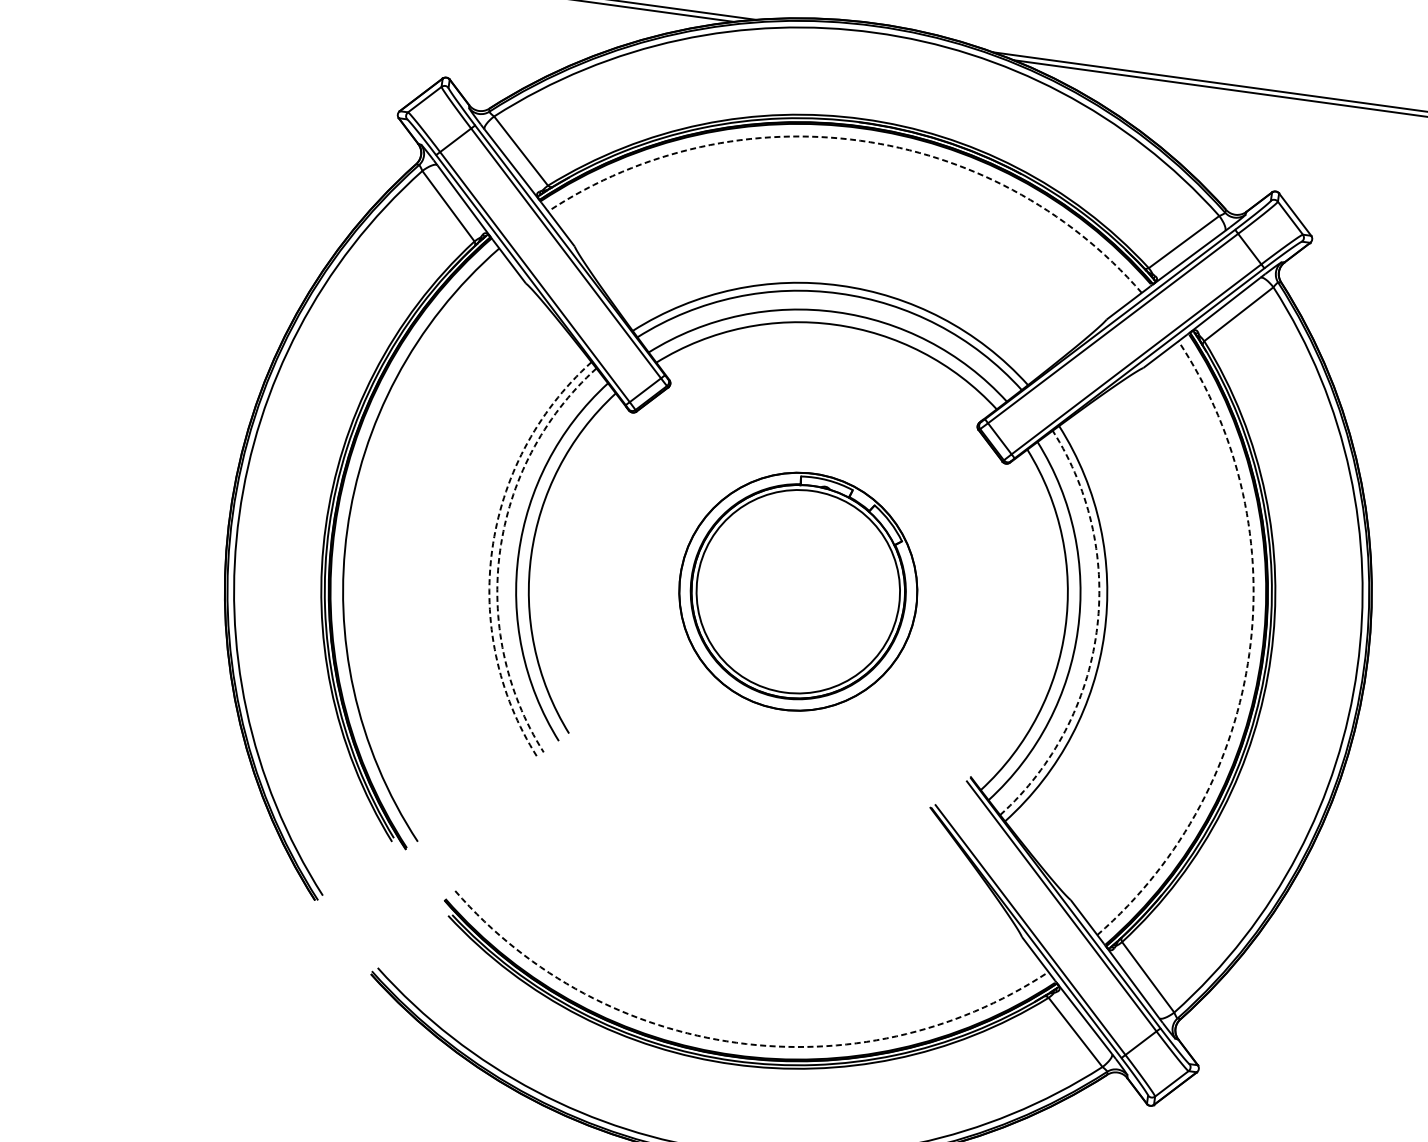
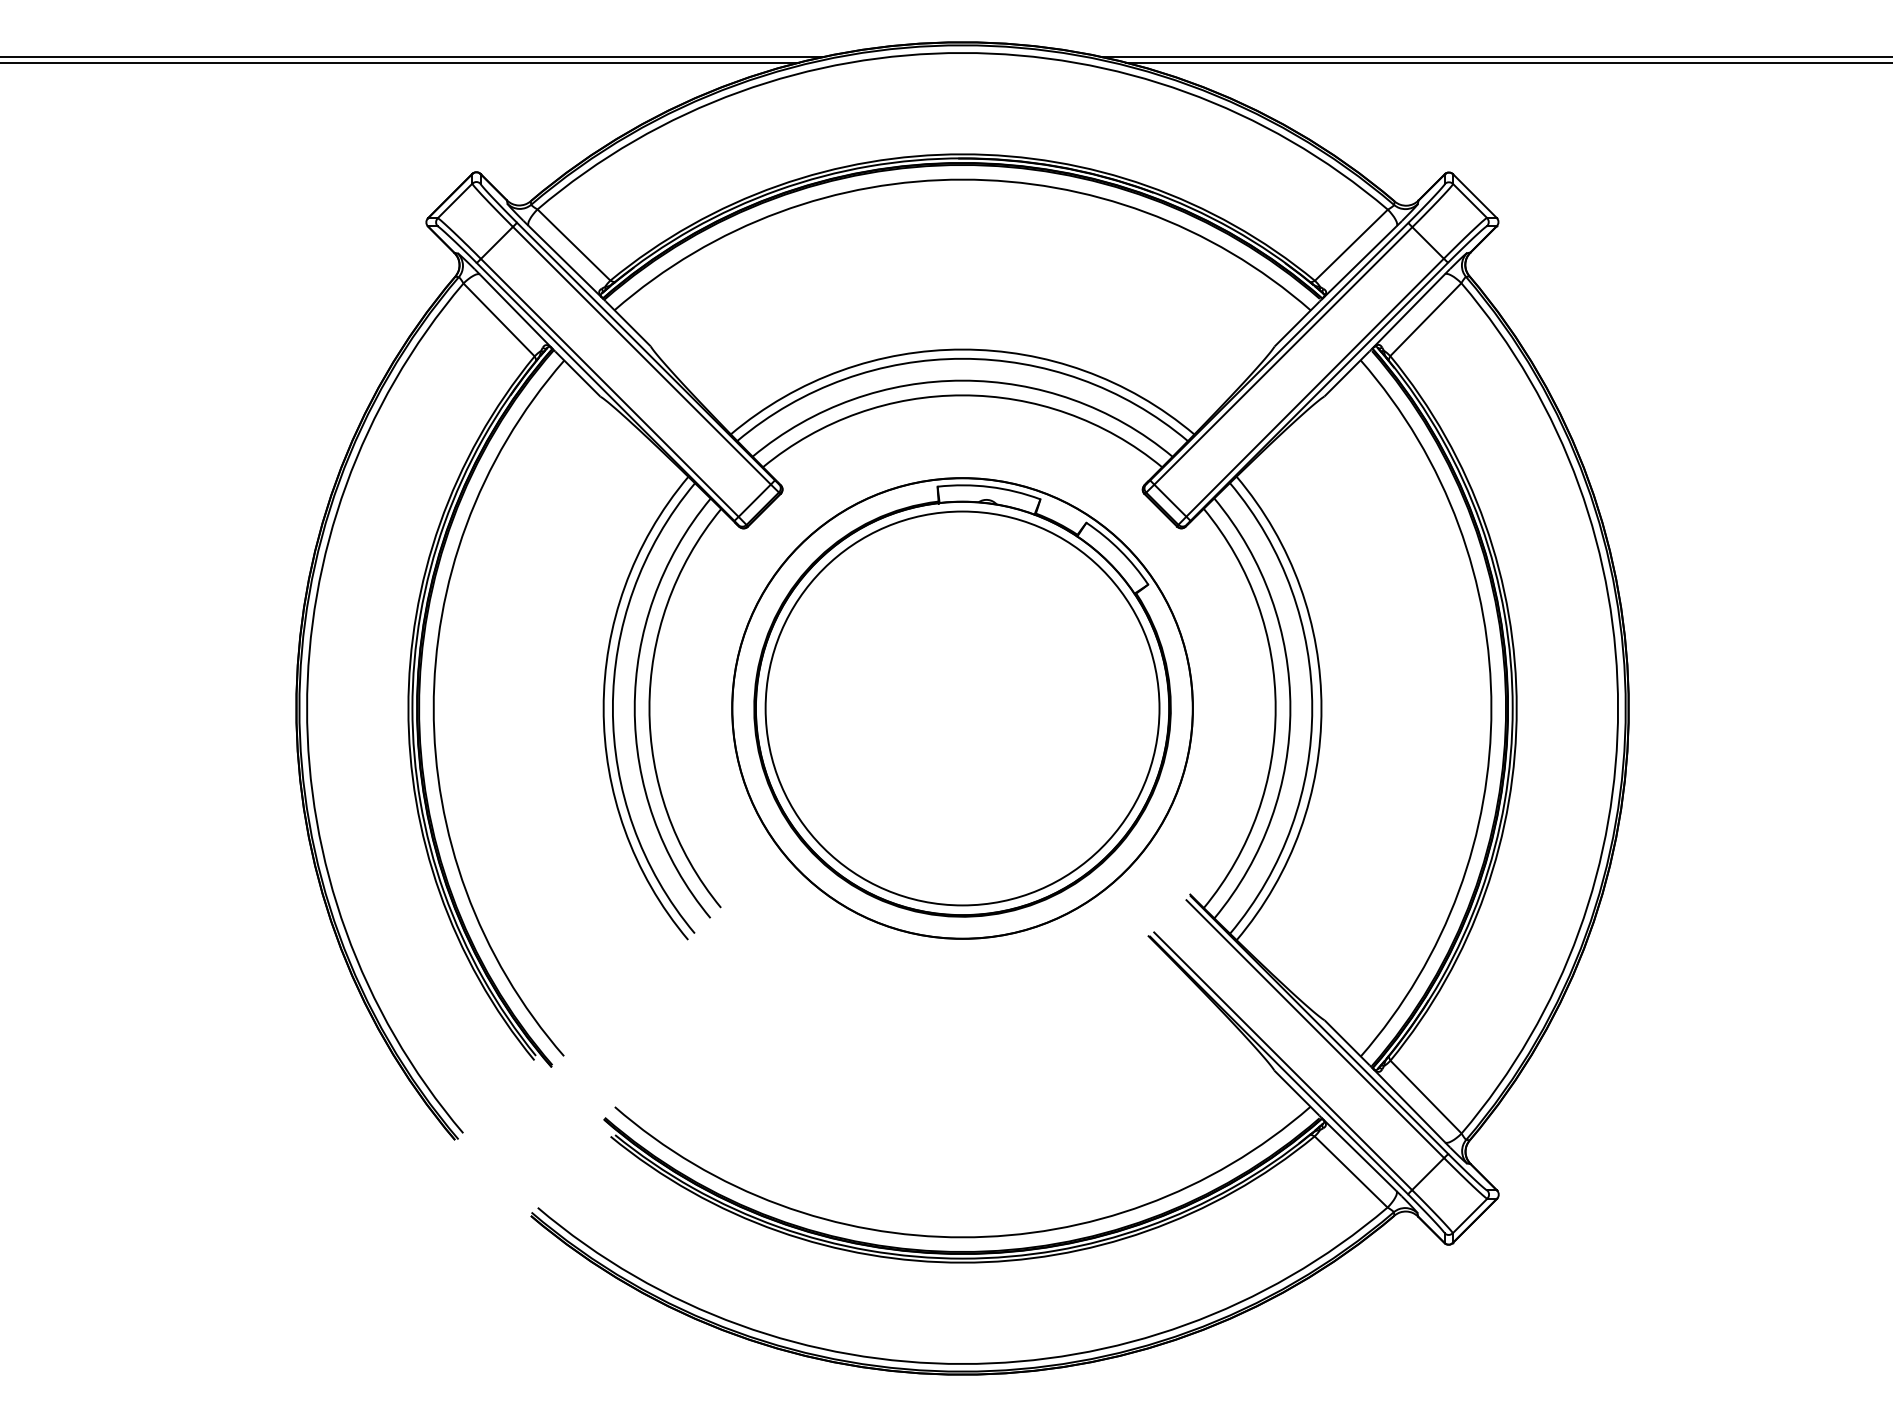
arc: (860, 140) -> (962, 179), dashed -> solid
arc: (492, 549) -> (603, 708), dashed -> solid
arc: (499, 550) -> (612, 708), dashed -> solid
part: (798, 591) -> (962, 708), size x1.67
arc: (1096, 632) -> (1312, 708), dashed -> solid
arc: (1249, 653) -> (1491, 708), dashed -> solid
arc: (736, 1042) -> (962, 1237), dashed -> solid

